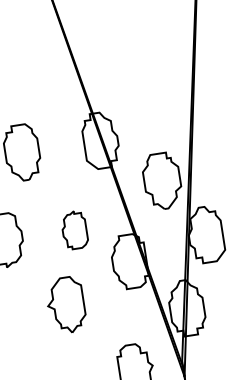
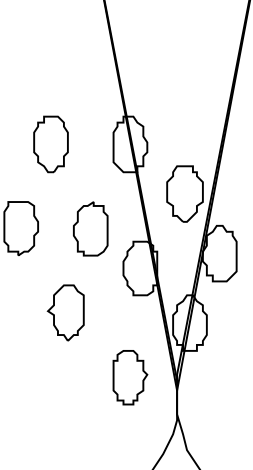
part: (74, 229) -> (90, 228), size x1.43
part: (65, 304) -> (65, 312), moved

